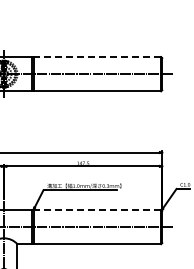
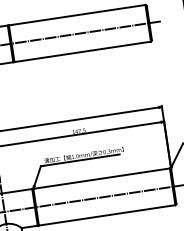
line: (97, 57) -> (77, 15), dashed -> solid
line: (97, 209) -> (101, 178), dashed -> solid

